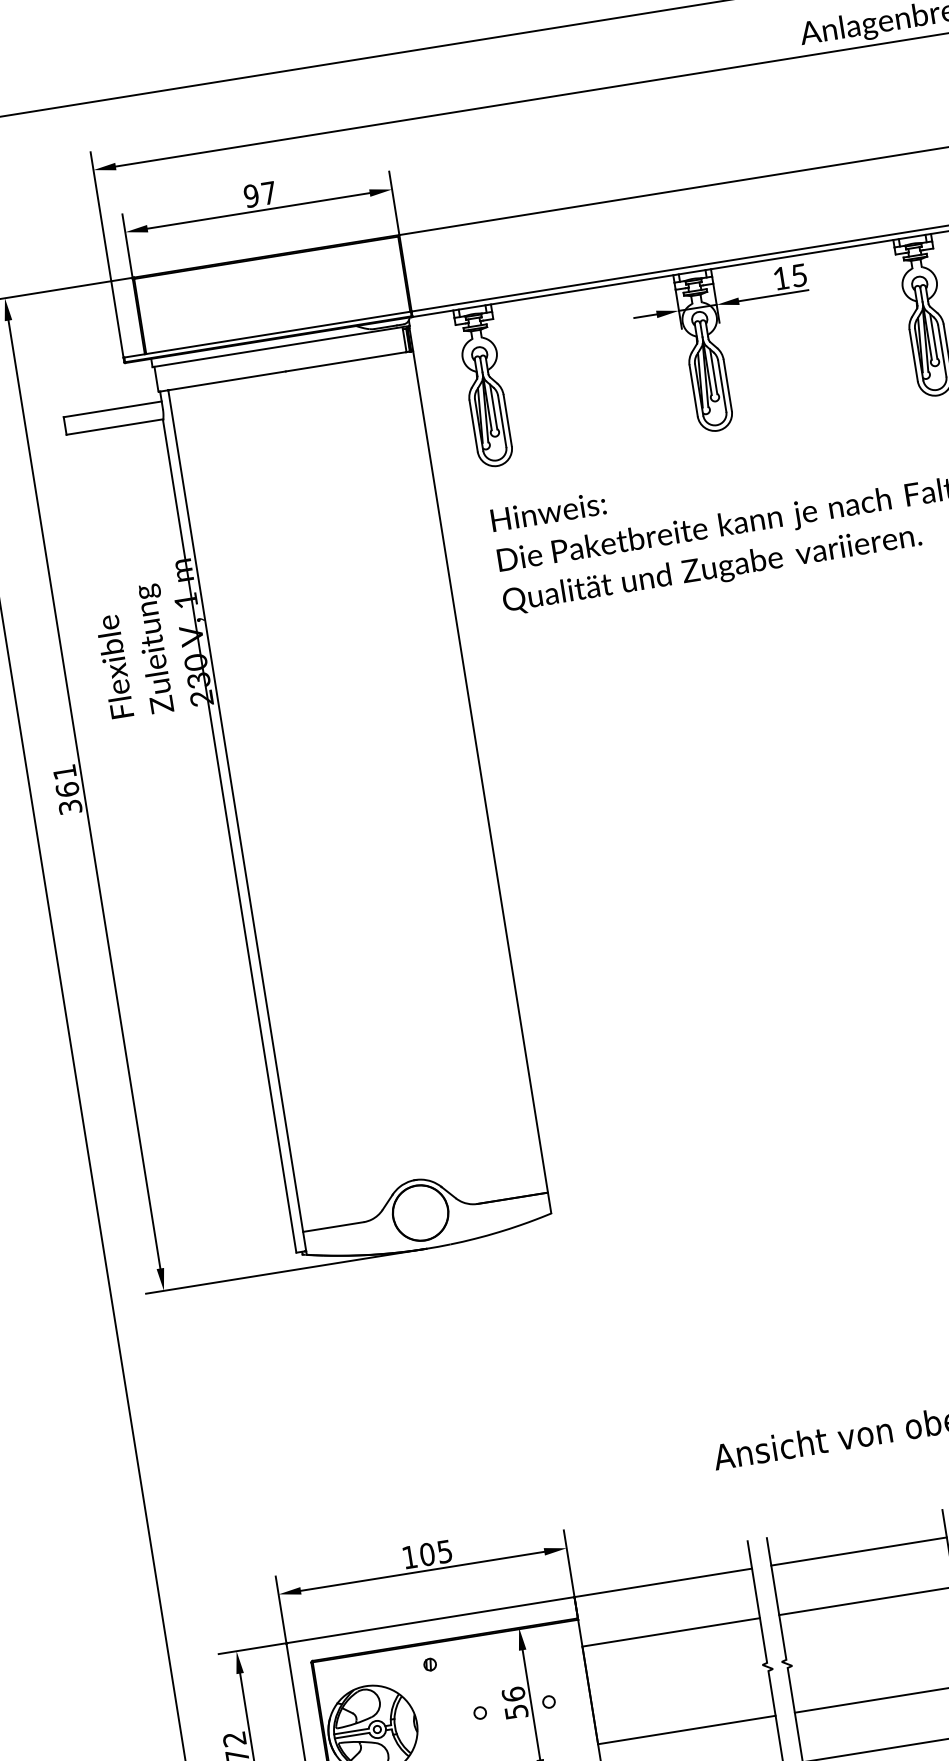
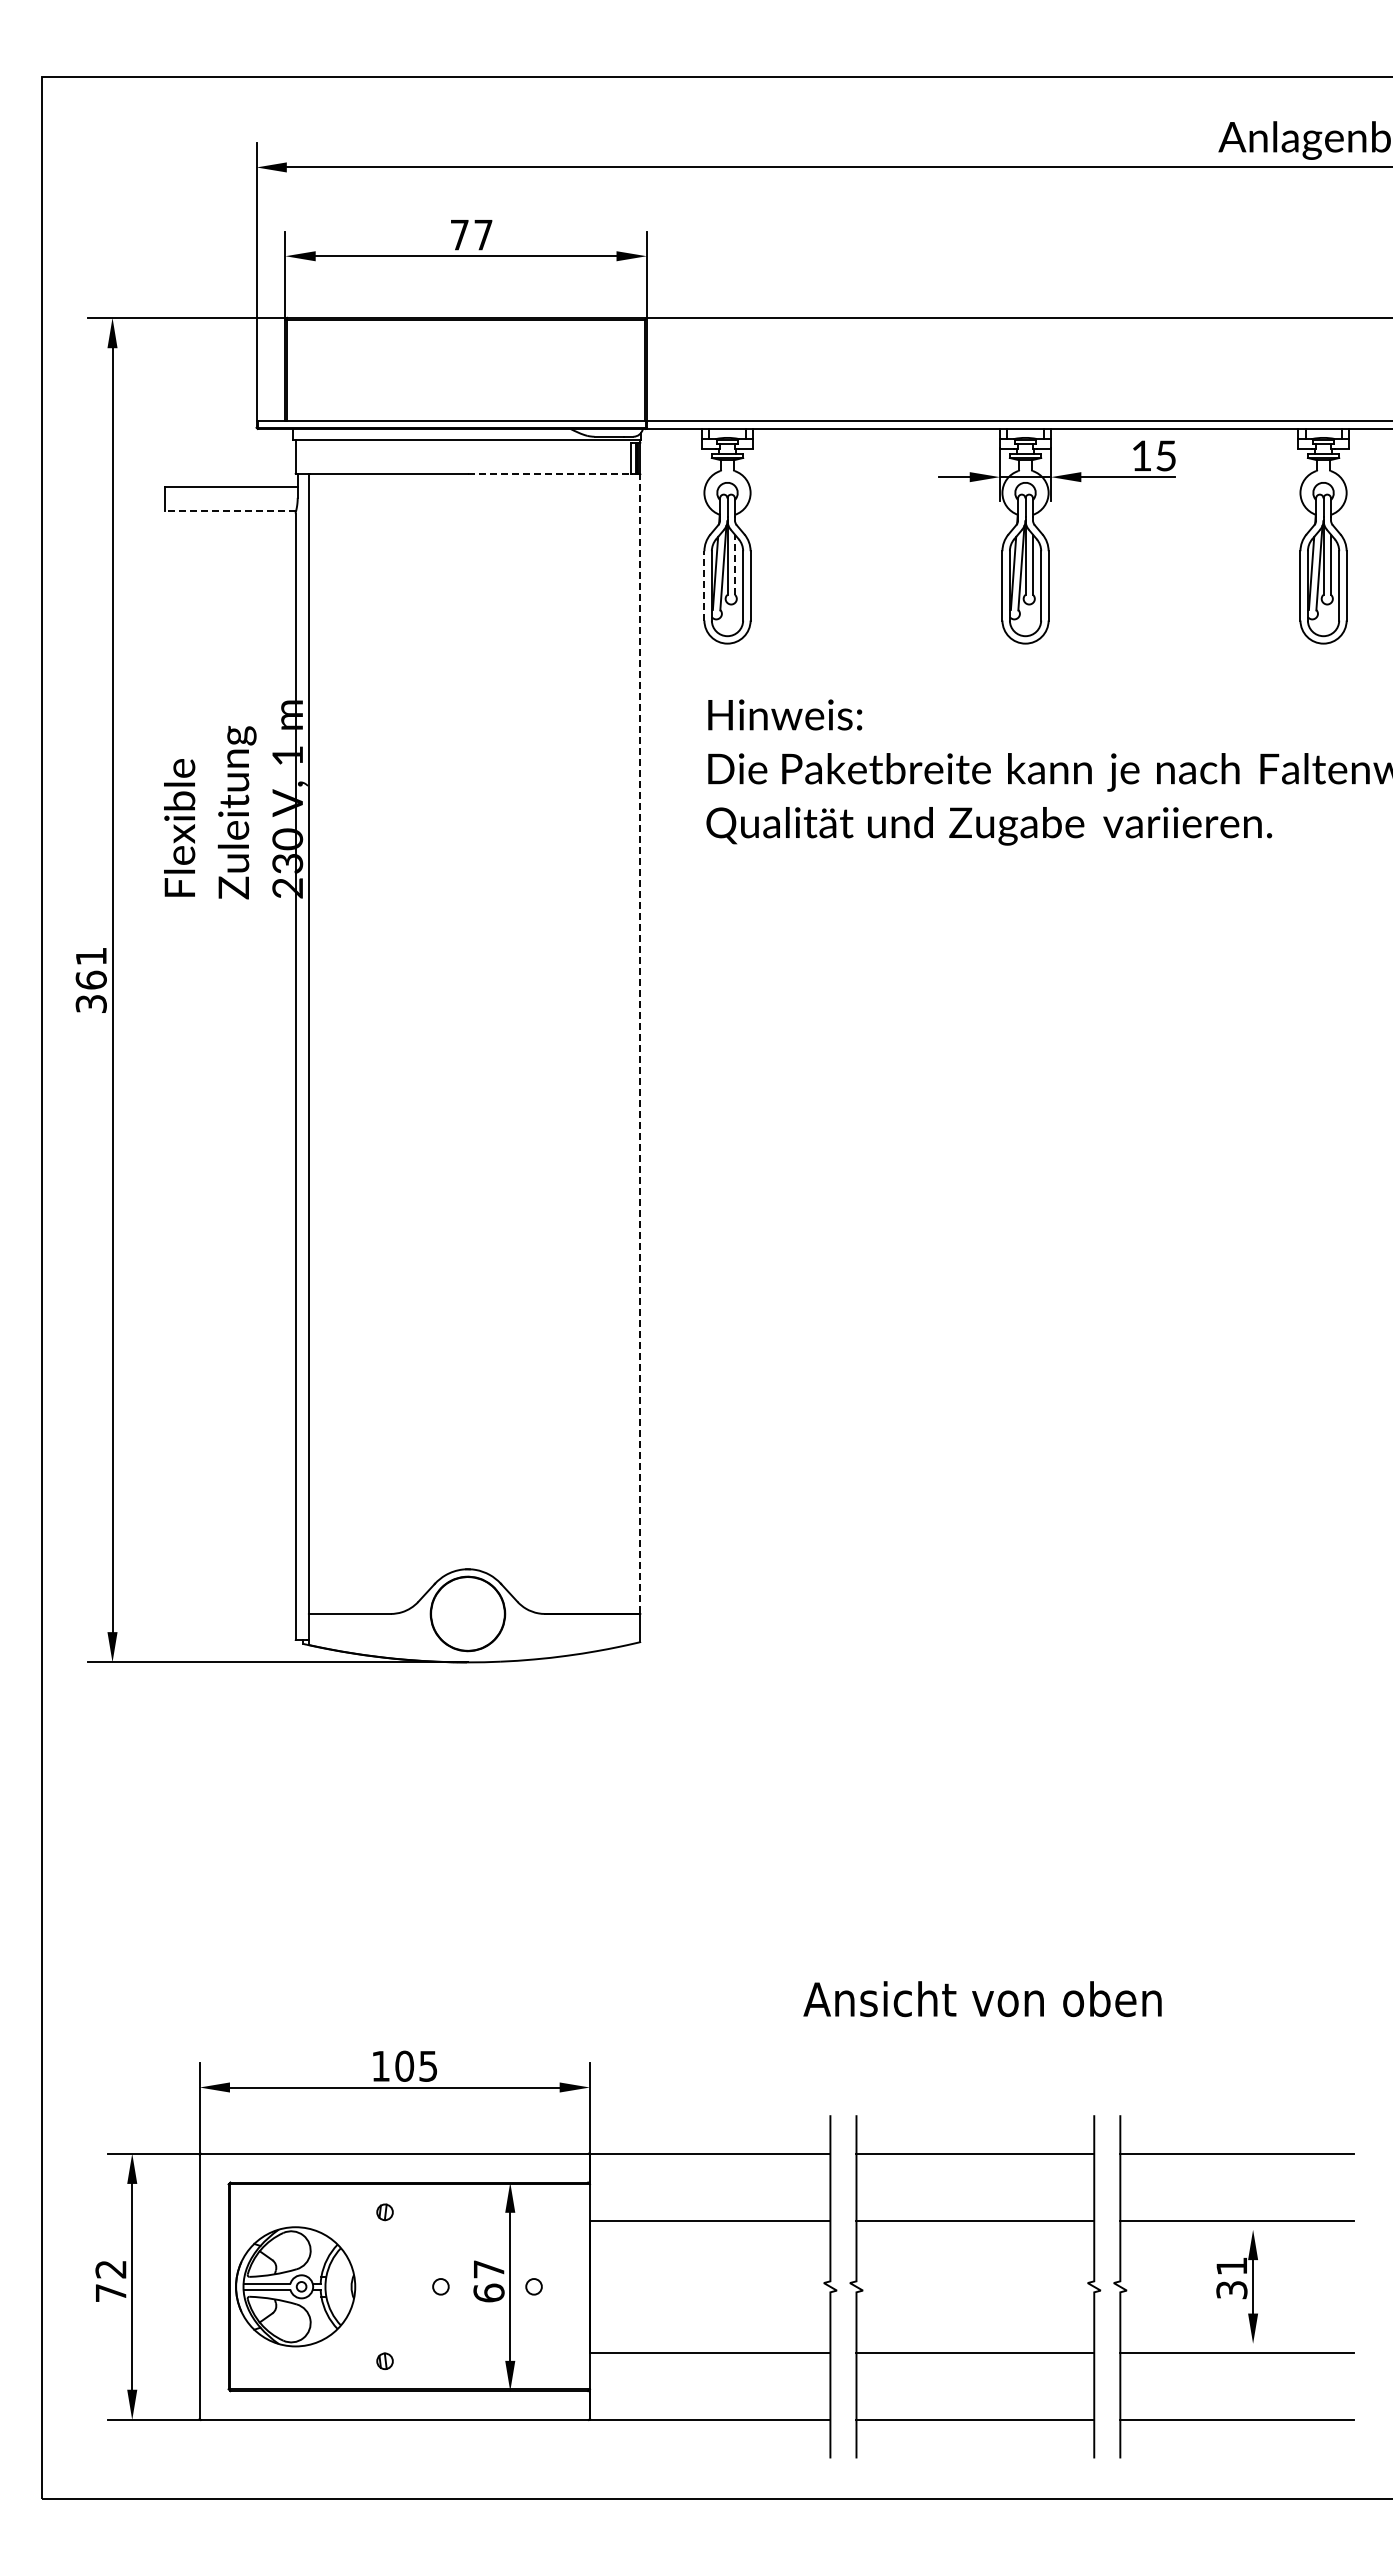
text: (251, 195) -> (459, 234), 97 -> 77
line: (346, 362) -> (549, 474), solid -> dashed
line: (493, 406) -> (734, 564), solid -> dashed
line: (473, 425) -> (704, 585), solid -> dashed
line: (114, 427) -> (230, 511), solid -> dashed
line: (480, 771) -> (640, 1043), solid -> dashed
text: (514, 1702) -> (488, 2280), 56 -> 67

